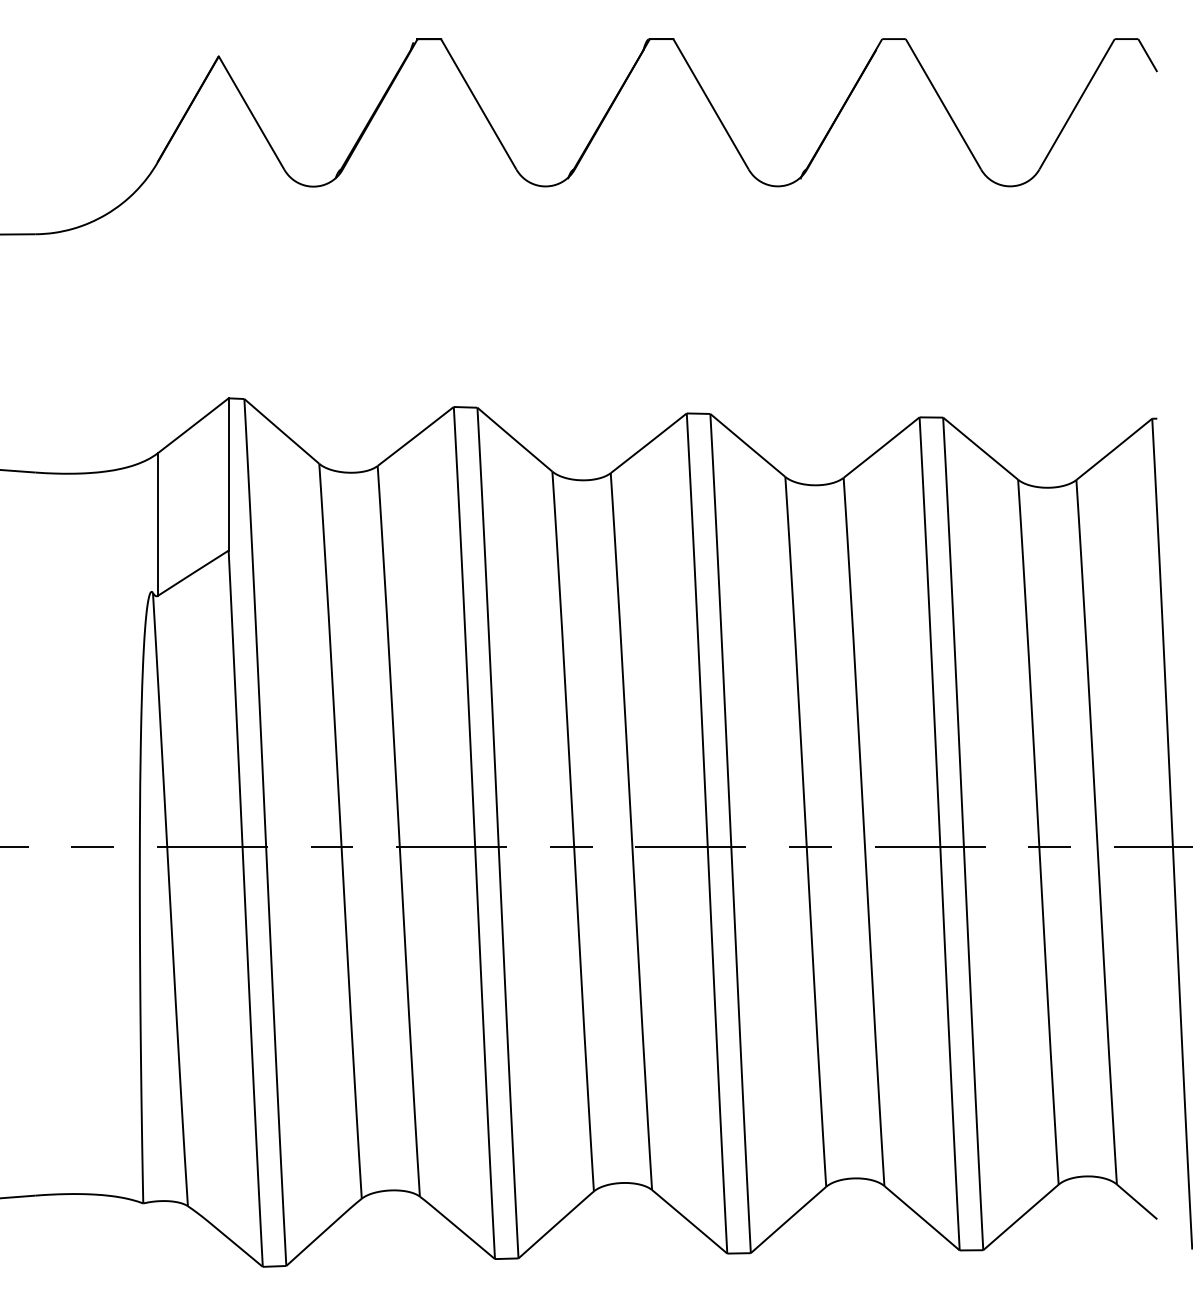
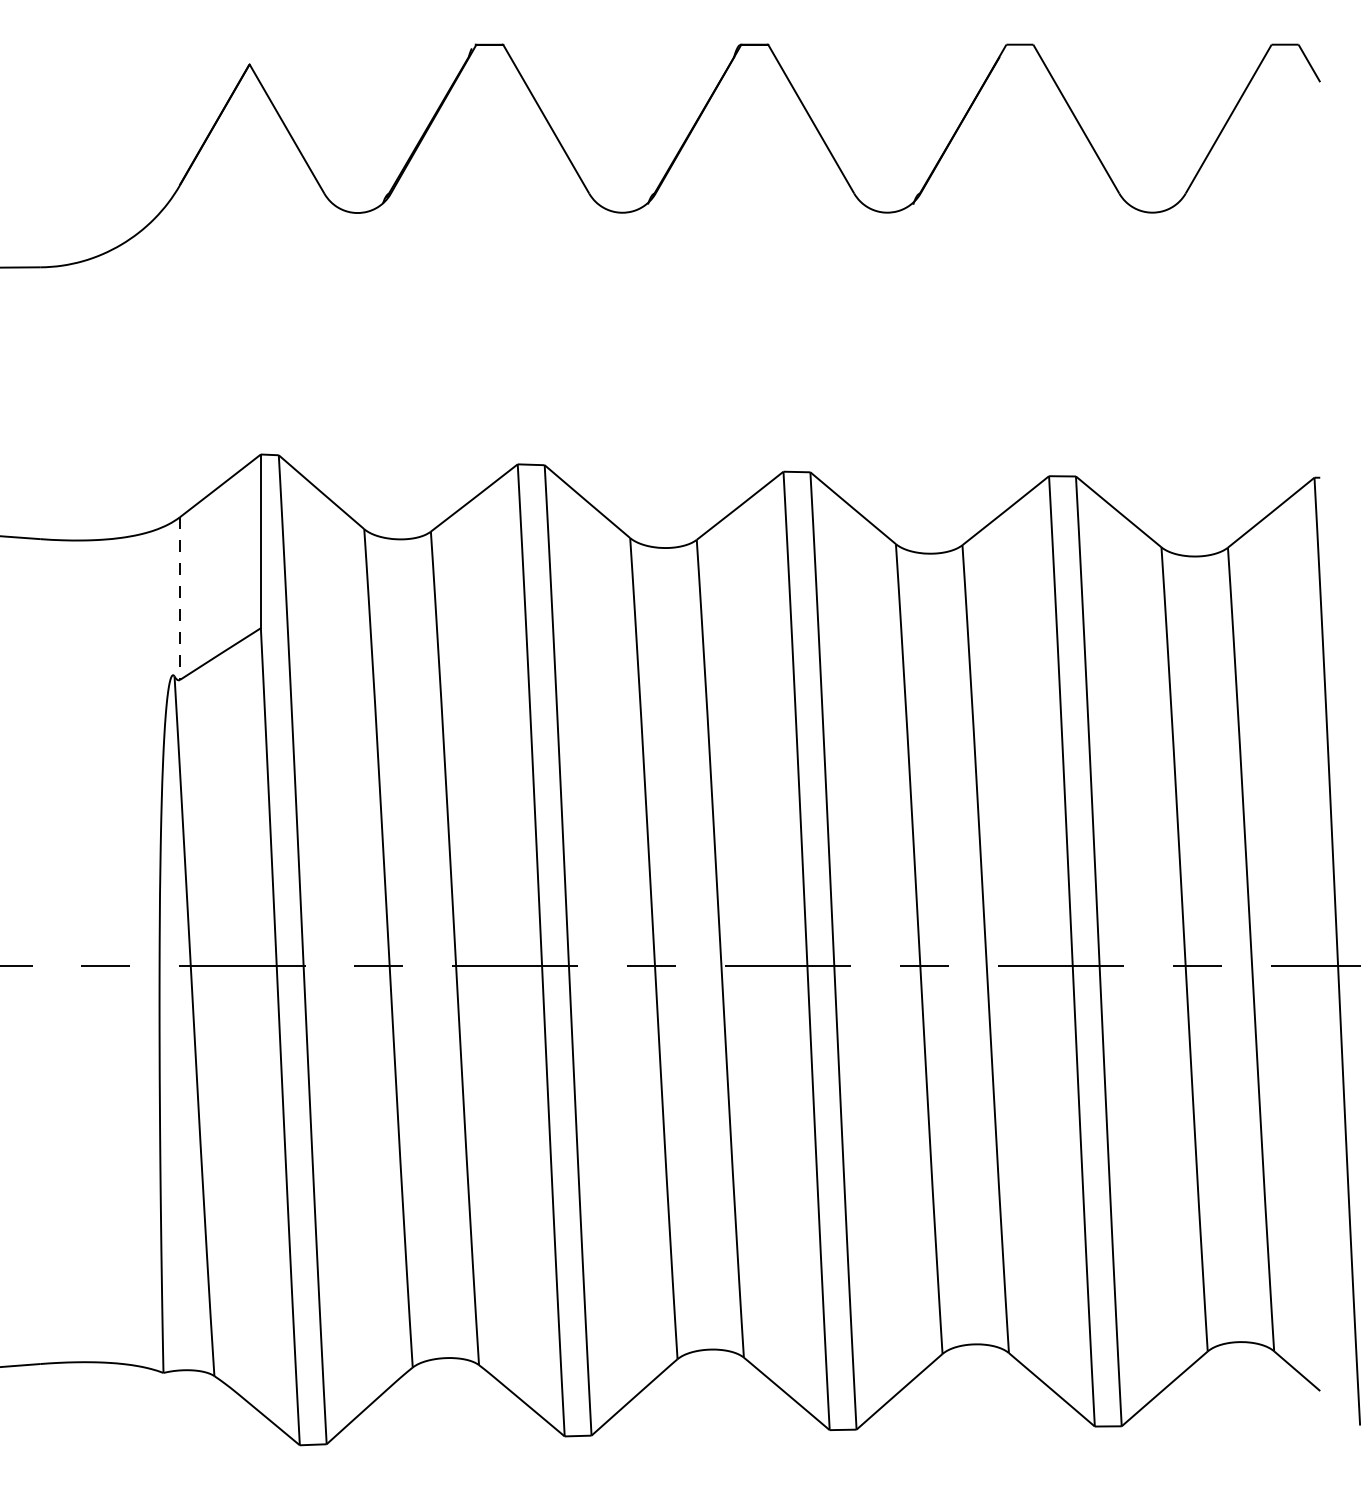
line: (158, 525) -> (180, 599), solid -> dashed

